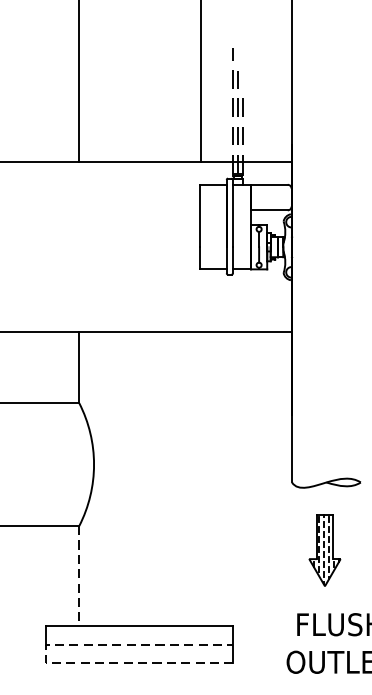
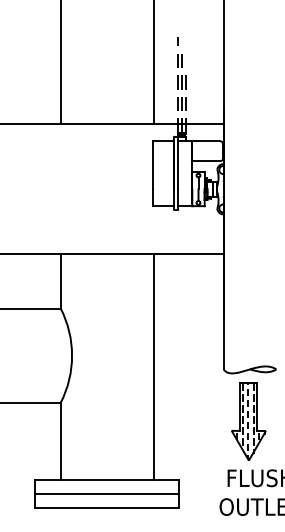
line: (201, 478) -> (154, 366), added
part: (324, 550) -> (248, 421), size x1.43
line: (78, 576) -> (60, 441), dashed -> solid
line: (44, 653) -> (34, 500), dashed -> solid

